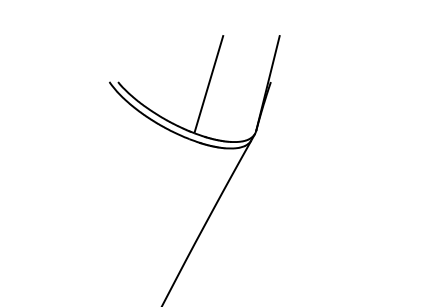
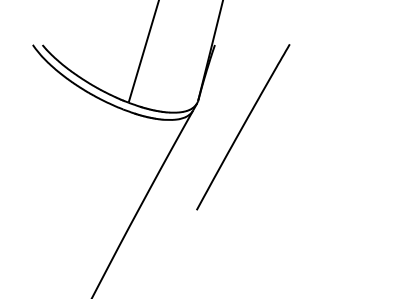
line: (295, 154) -> (242, 126), added

